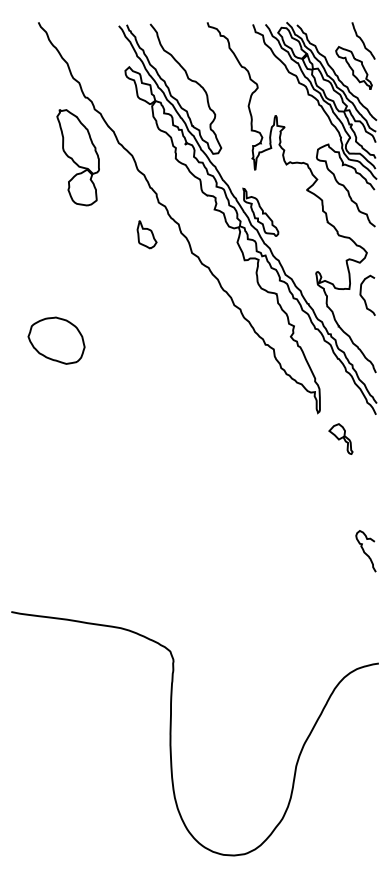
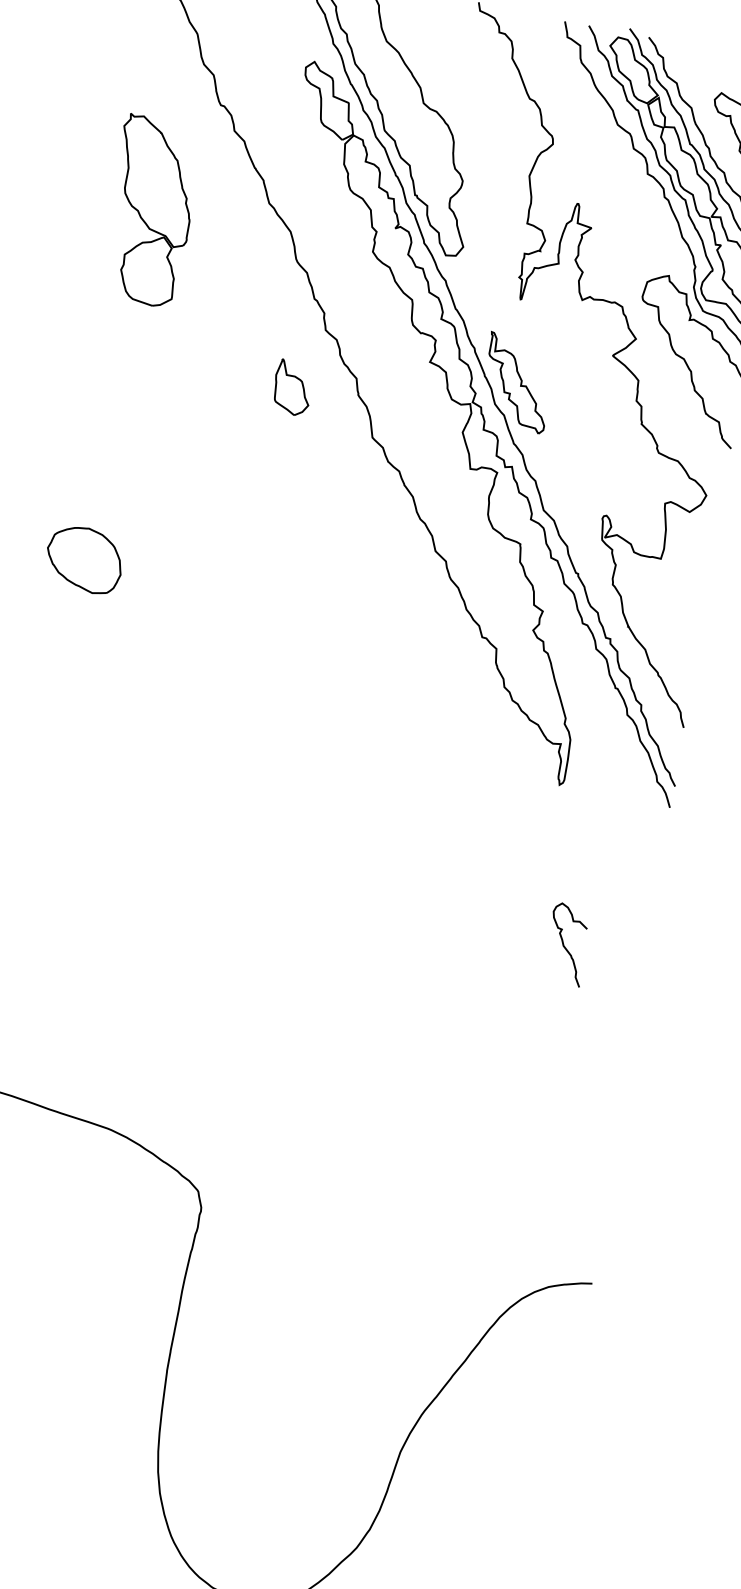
part: (77, 157) -> (149, 210), moved
curve: (363, 297) -> (684, 579), removed
part: (56, 340) -> (84, 559), size x0.7
part: (340, 438) -> (594, 841), removed
curve: (364, 551) -> (564, 944), moved

